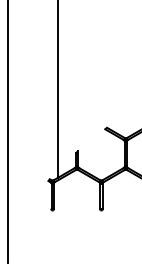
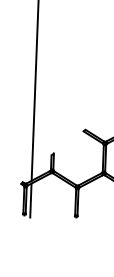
line: (58, 196) -> (31, 200), added

